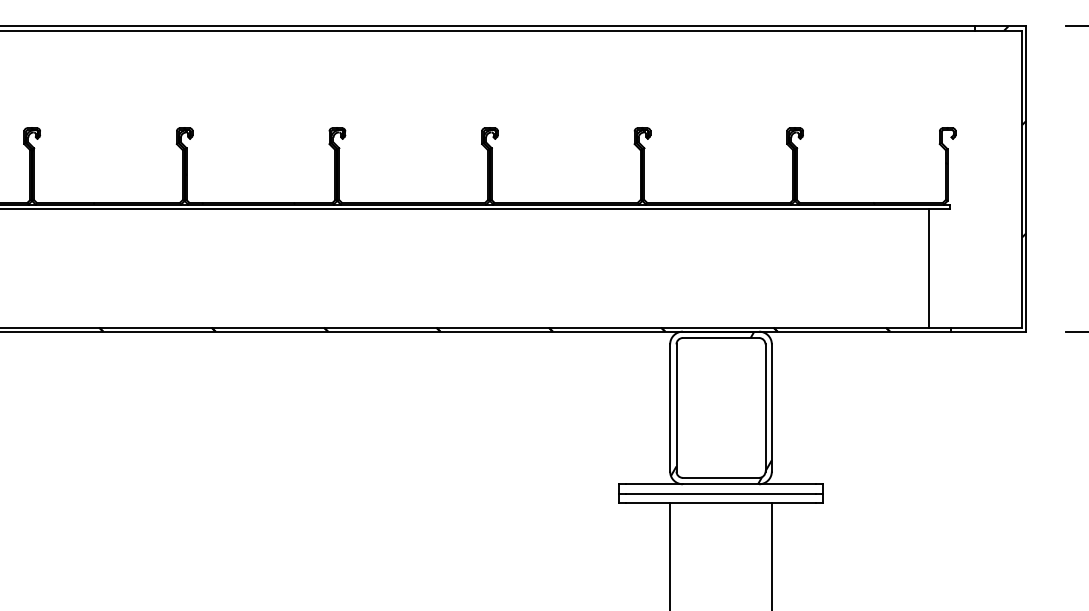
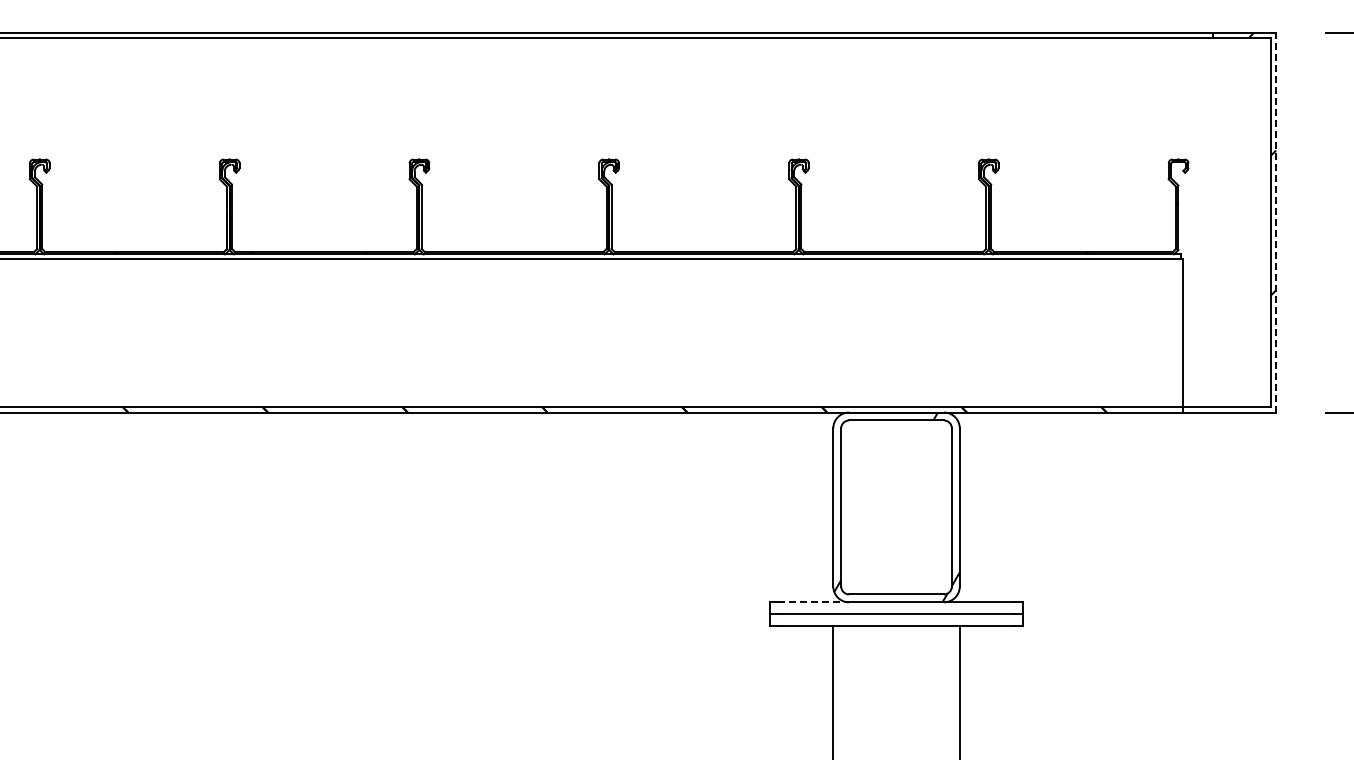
line: (1026, 178) -> (1276, 222), solid -> dashed
line: (928, 268) -> (1182, 333), moved
line: (654, 484) -> (813, 602), solid -> dashed

